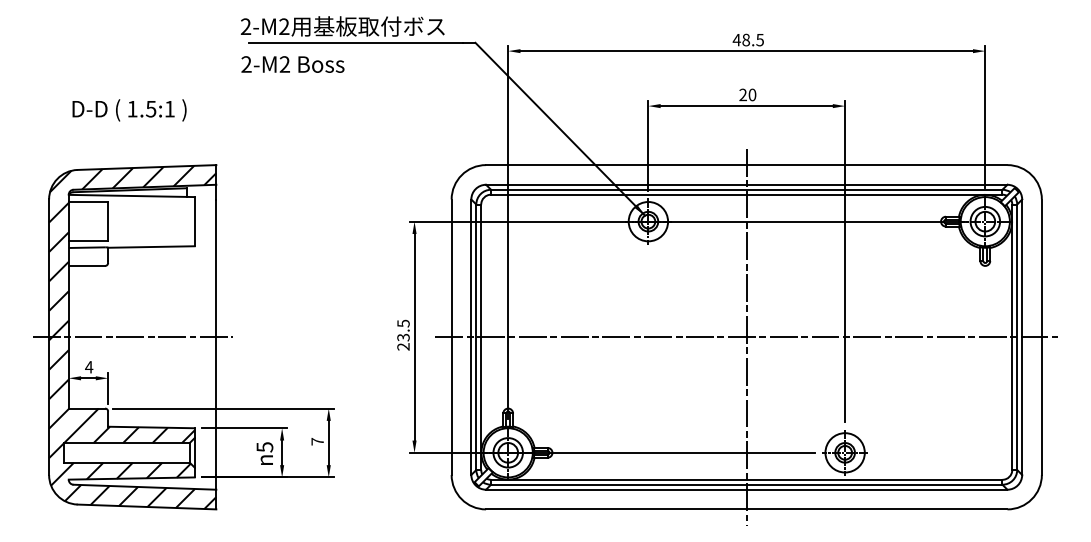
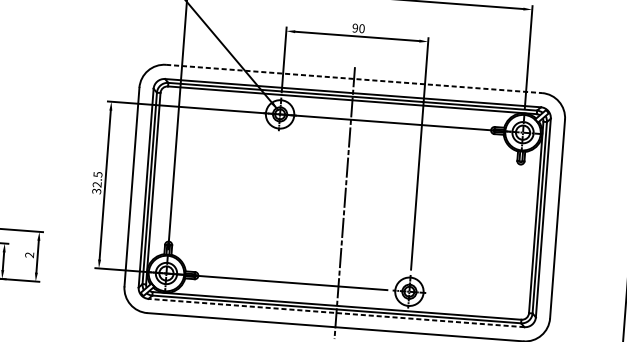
text: (742, 95) -> (354, 28), 20 -> 90
line: (746, 165) -> (353, 79), solid -> dashed
line: (746, 337) -> (344, 203), removed
text: (403, 341) -> (97, 187), 23.5 -> 32.5
text: (317, 441) -> (29, 254), 7 -> 2
line: (746, 489) -> (336, 312), solid -> dashed

